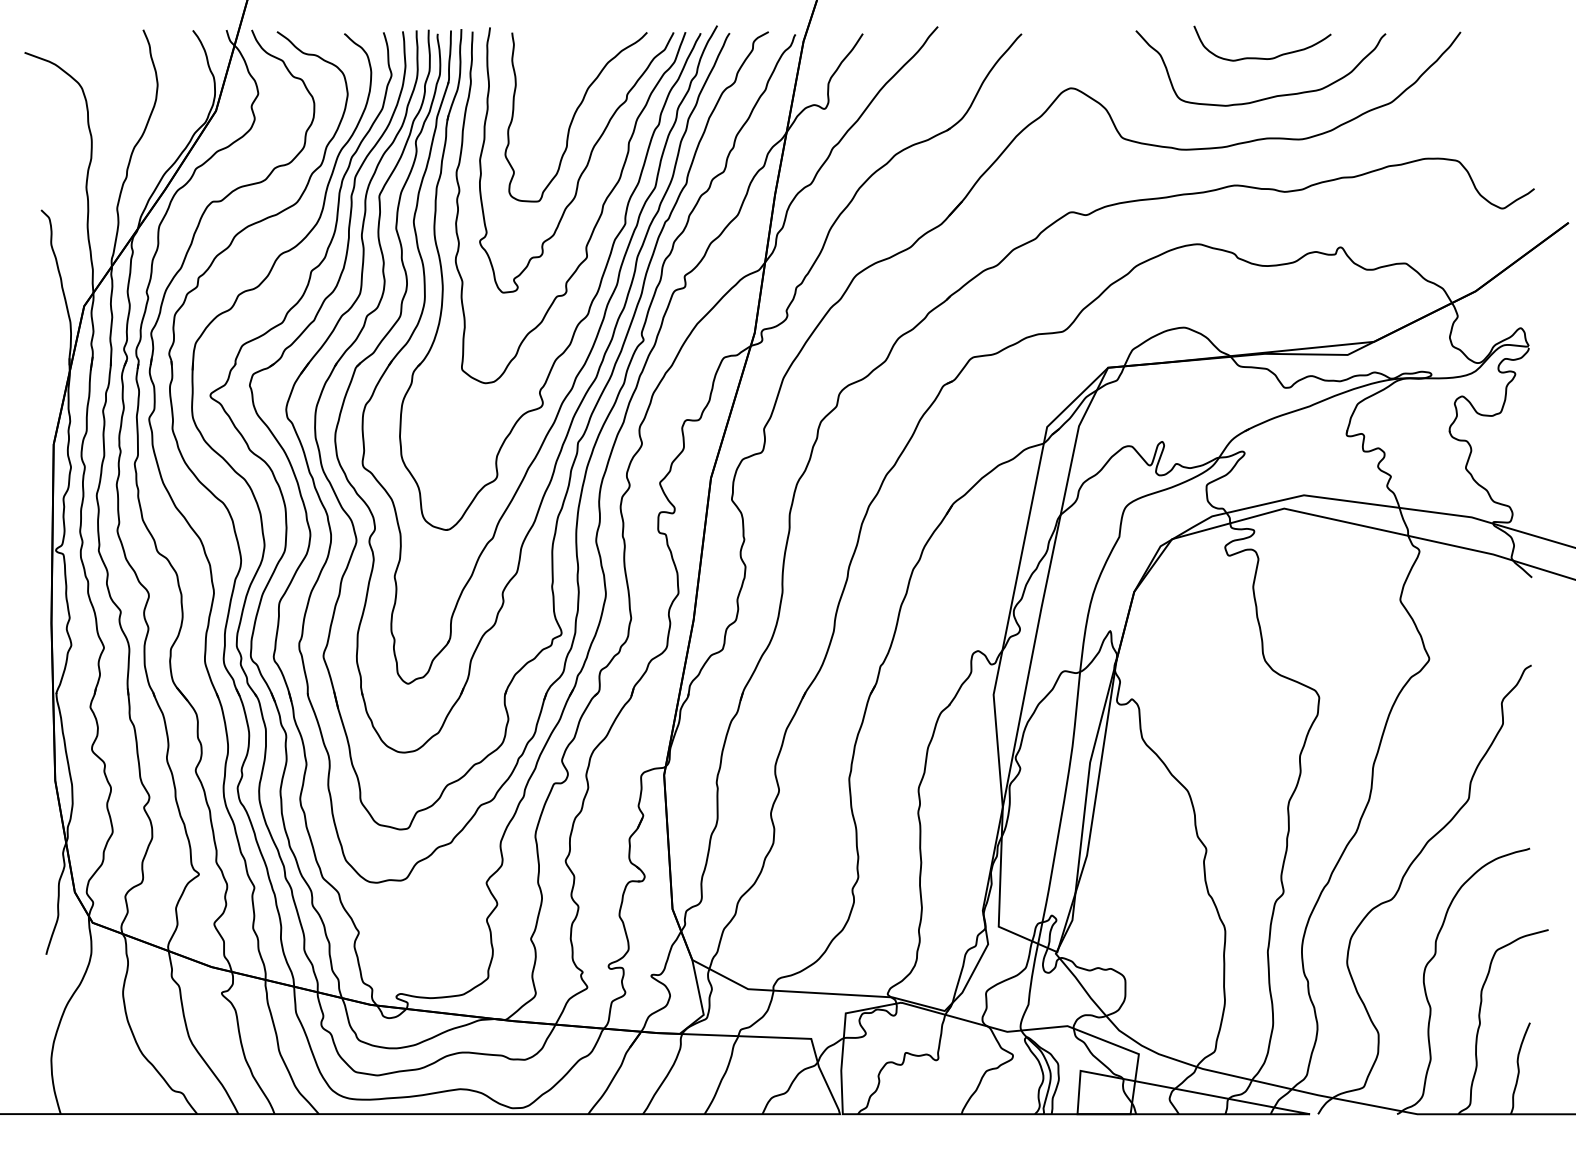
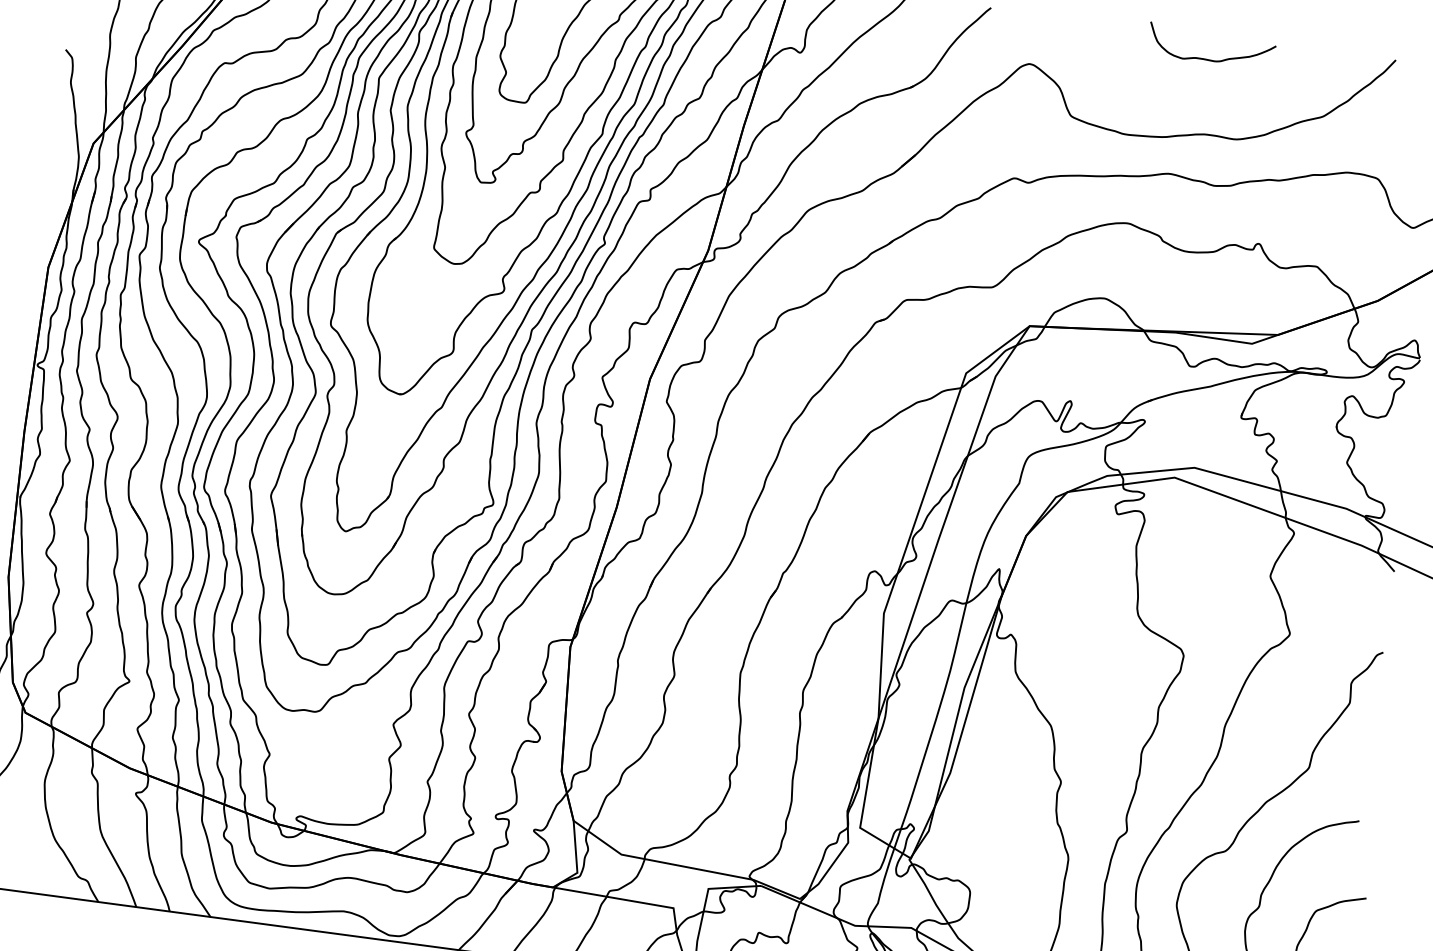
curve: (1266, 97) -> (1208, 96), removed

